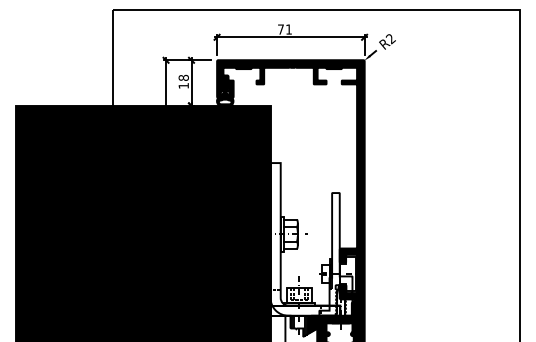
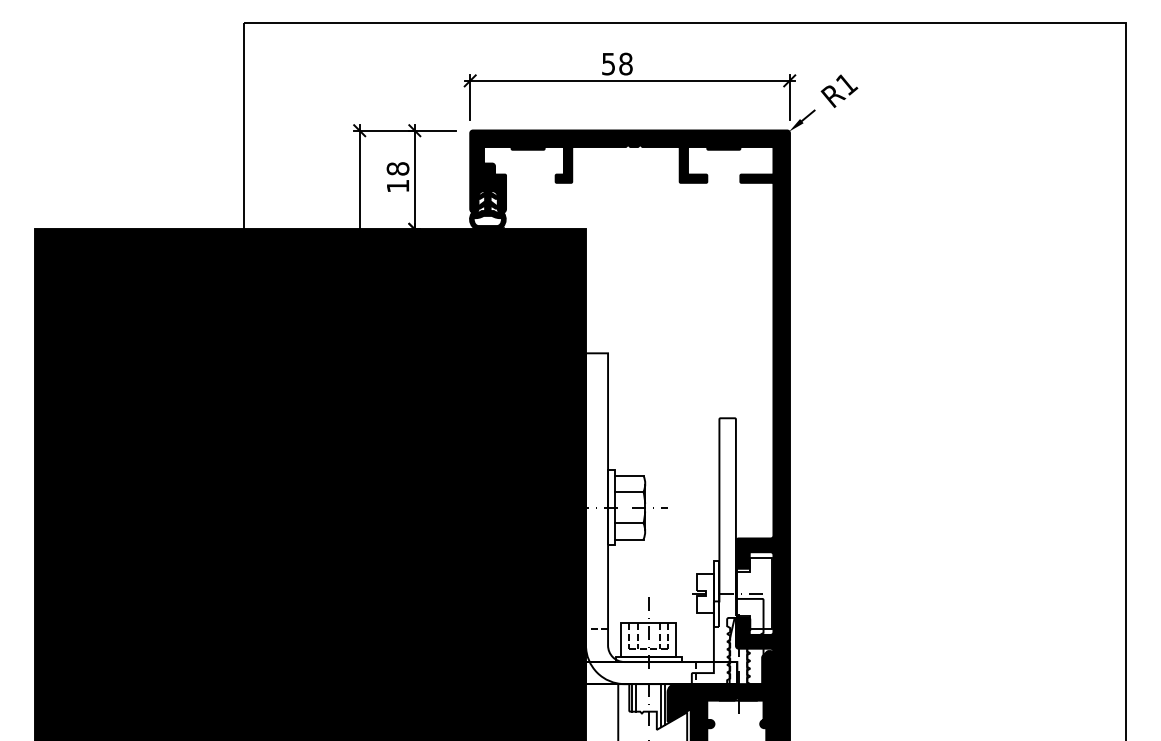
text: (285, 29) -> (618, 63), 71 -> 58
text: (389, 39) -> (843, 85), R2 -> R1

